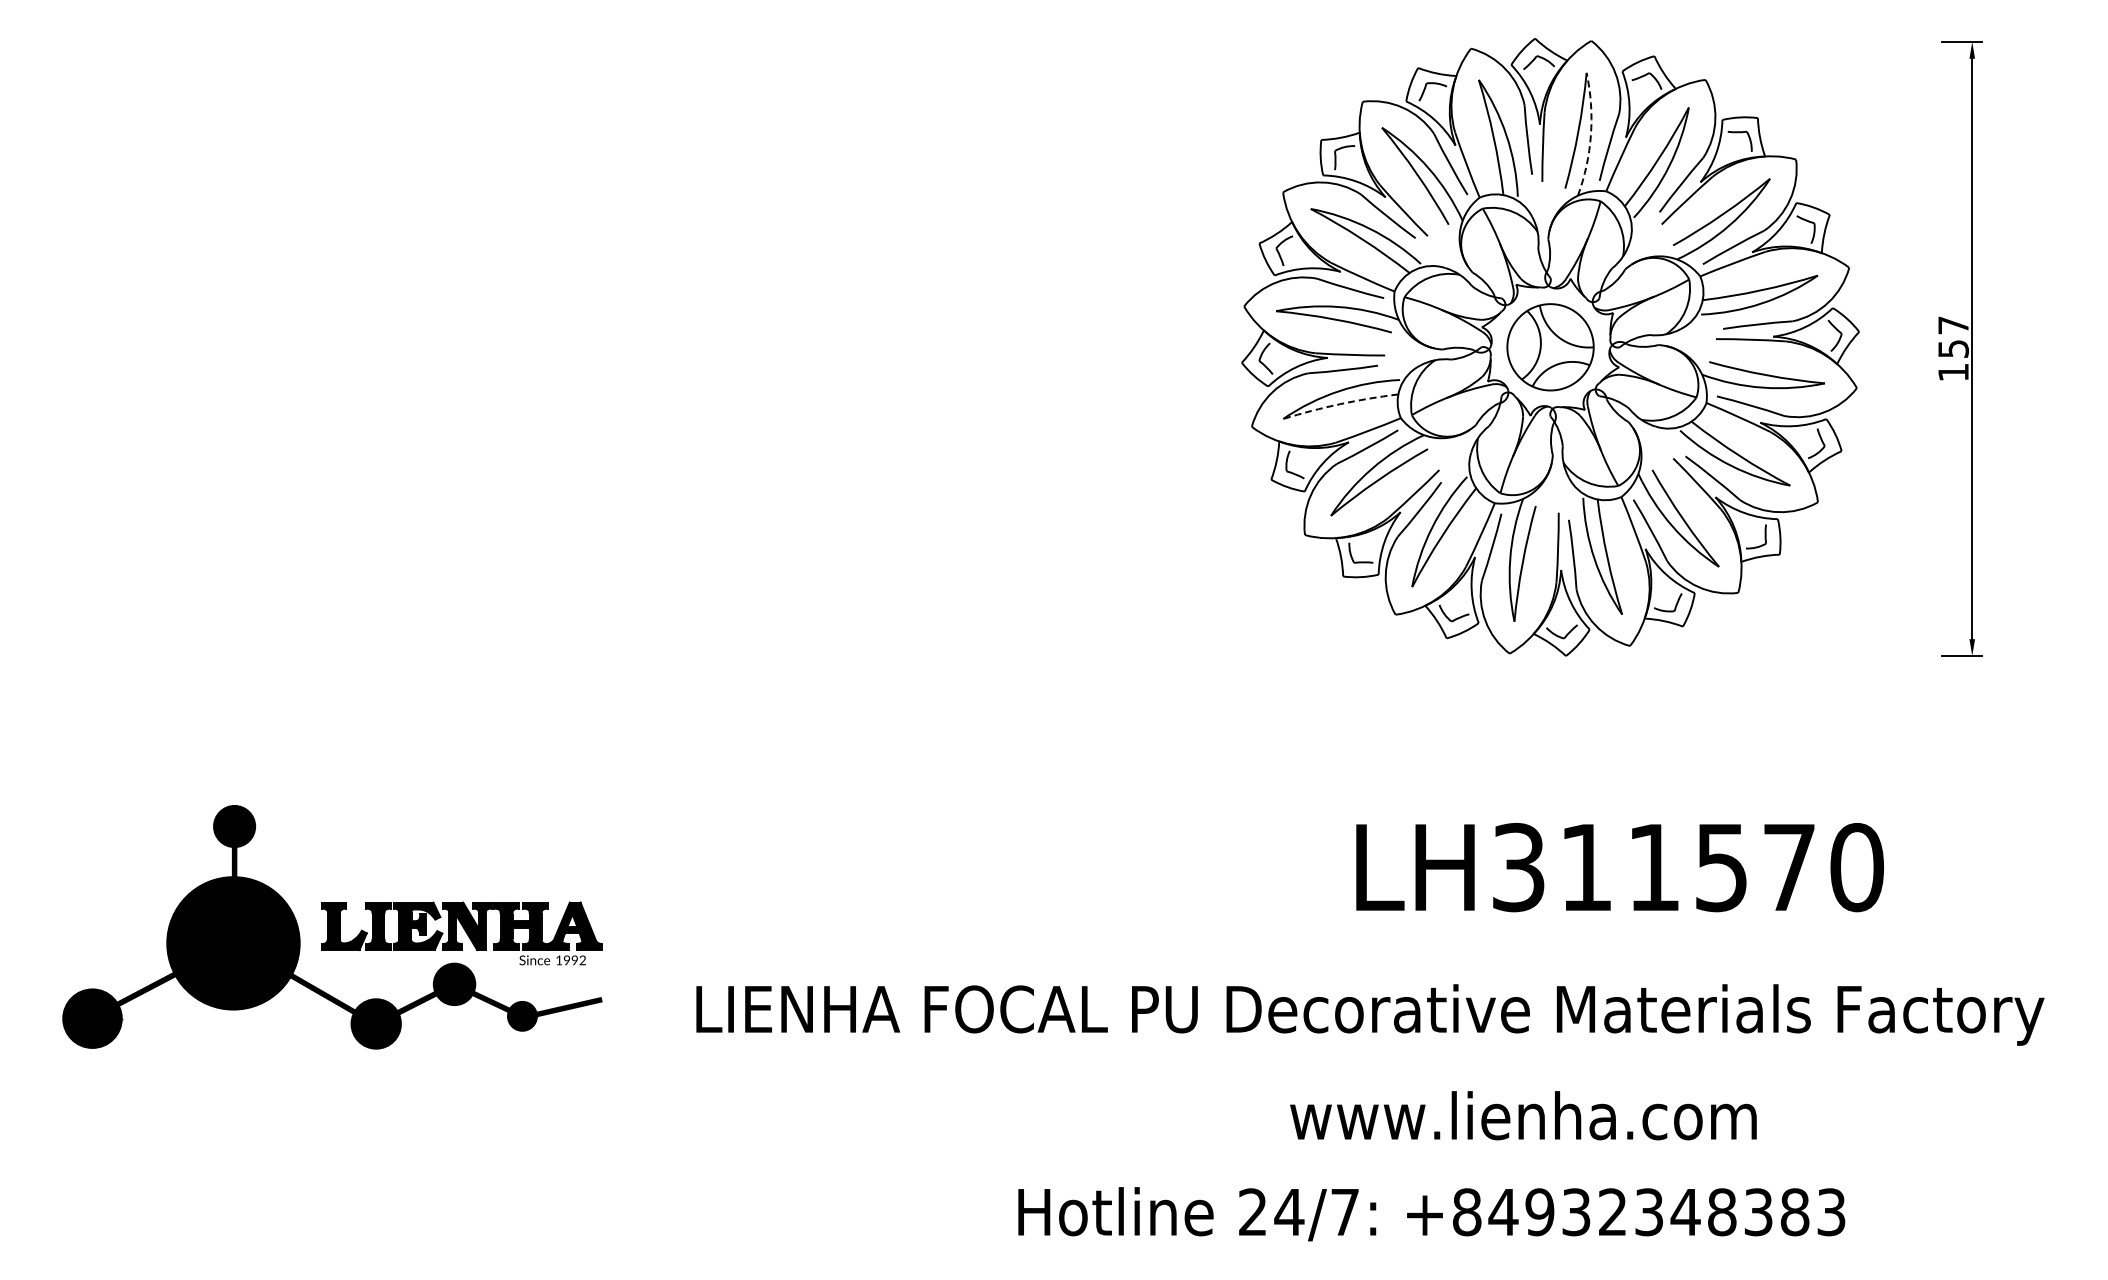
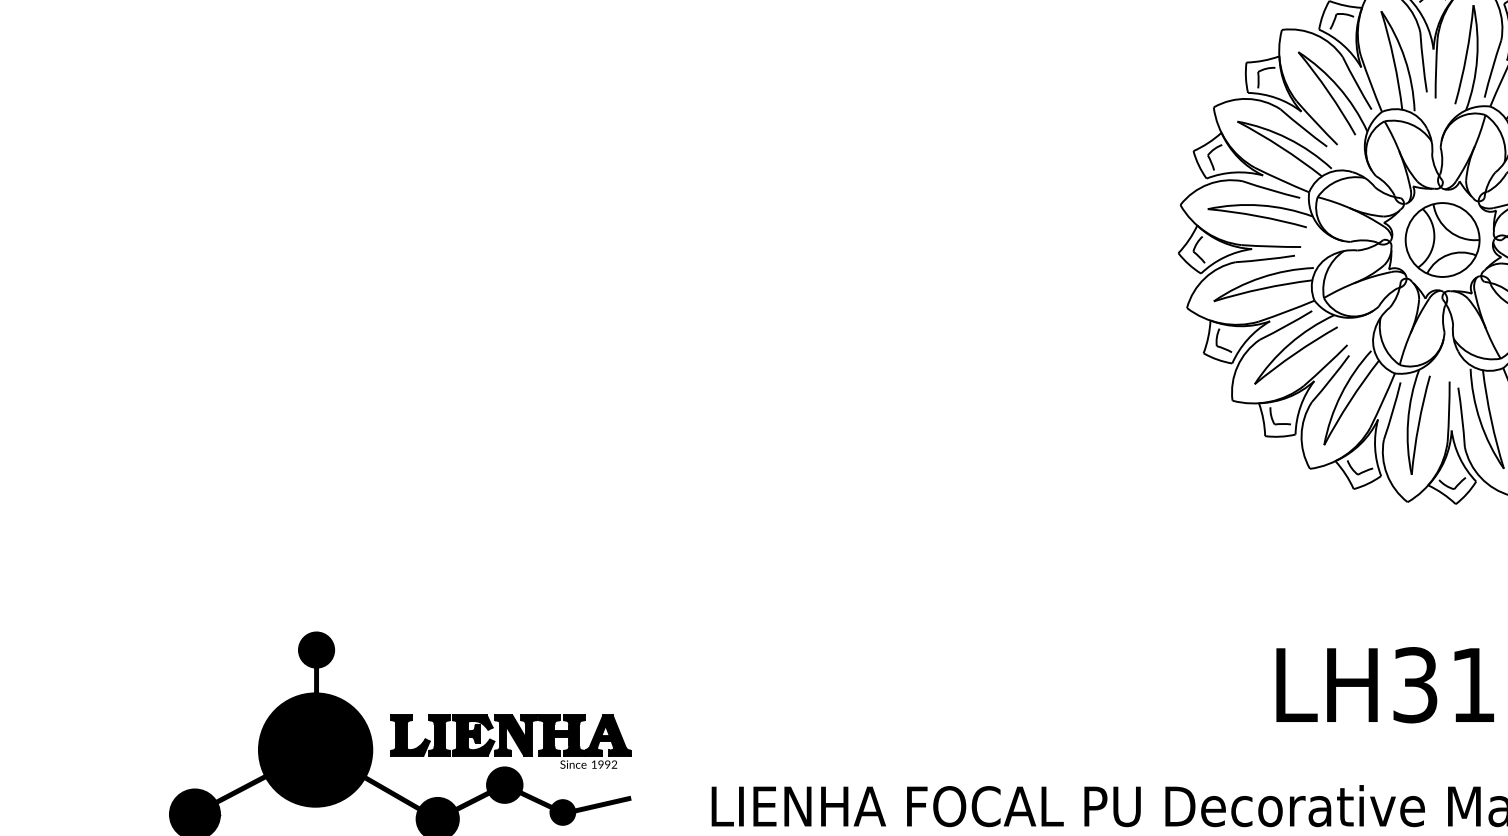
arc: (1590, 134) -> (1476, 57), dashed -> solid
arc: (1340, 404) -> (1262, 288), dashed -> solid

